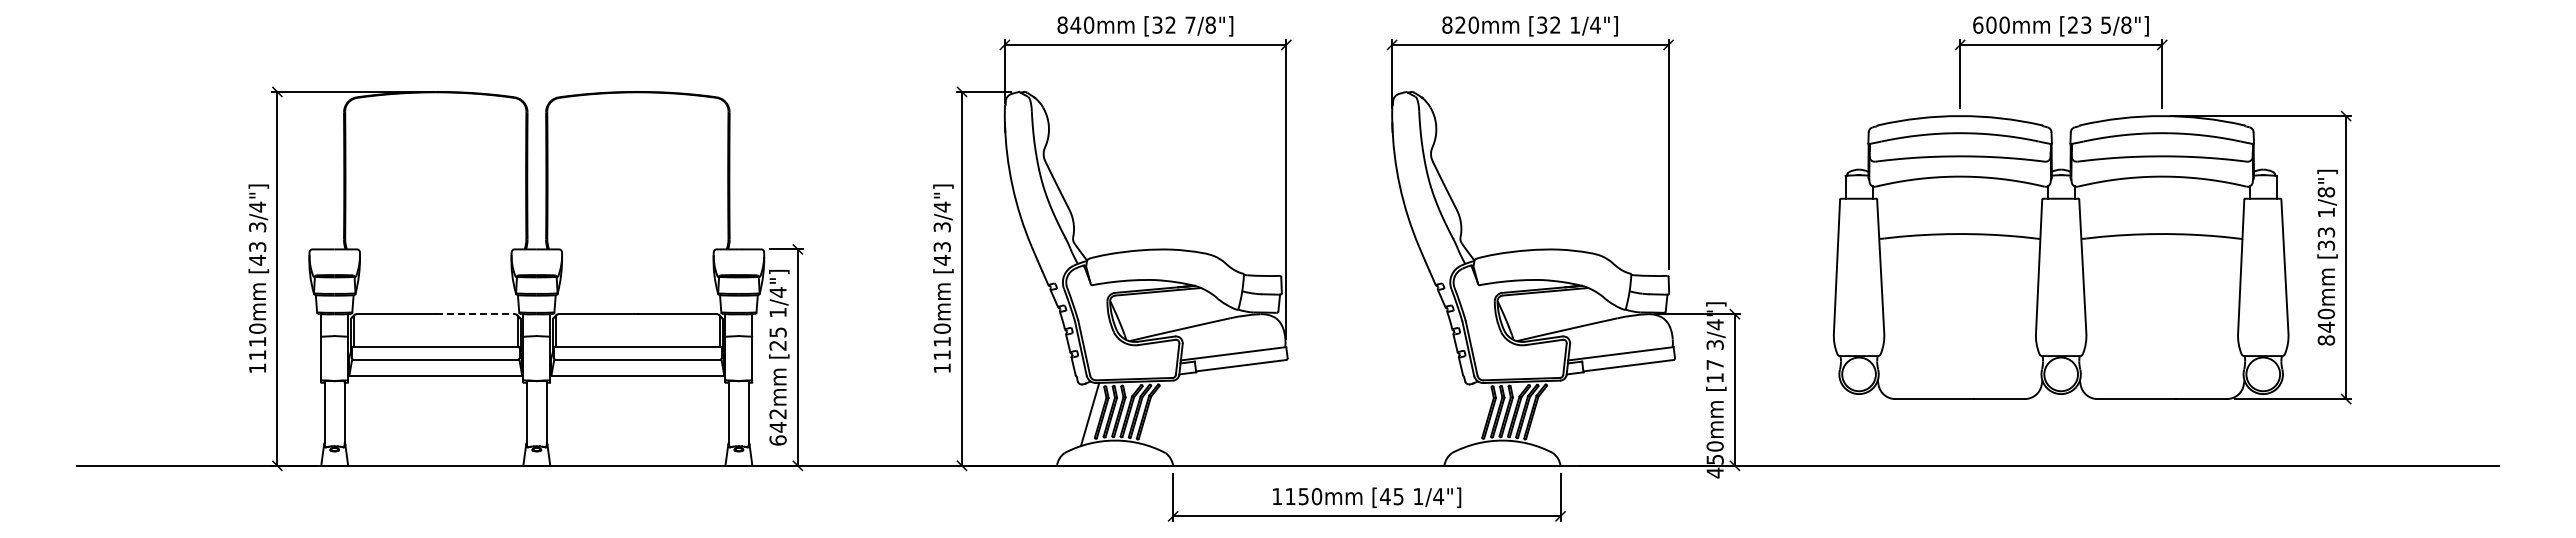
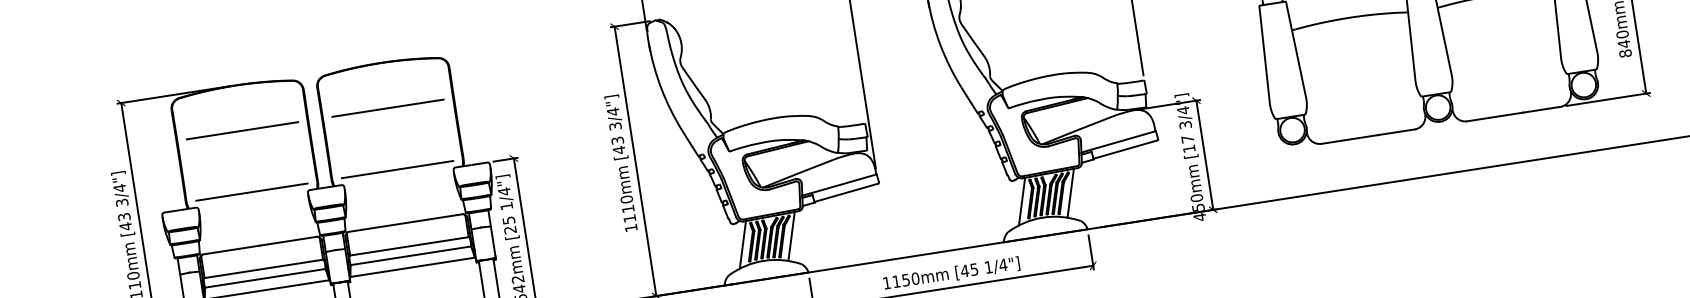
line: (435, 154) -> (242, 130), added
line: (637, 154) -> (387, 107), added
line: (435, 239) -> (251, 191), added
line: (637, 239) -> (397, 169), added
line: (475, 314) -> (288, 241), dashed -> solid
line: (1157, 412) -> (791, 235), added
line: (1544, 412) -> (1070, 192), added
line: (1477, 414) -> (1022, 201), added

